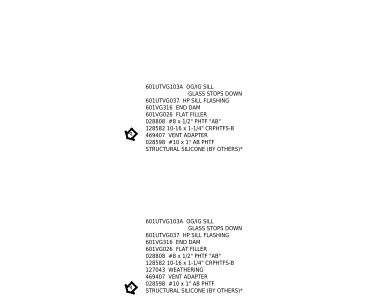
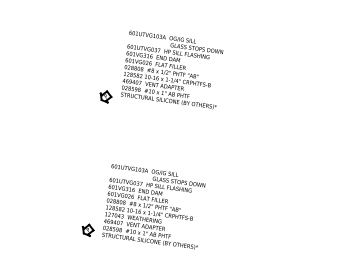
part: (130, 133) -> (105, 95), moved

